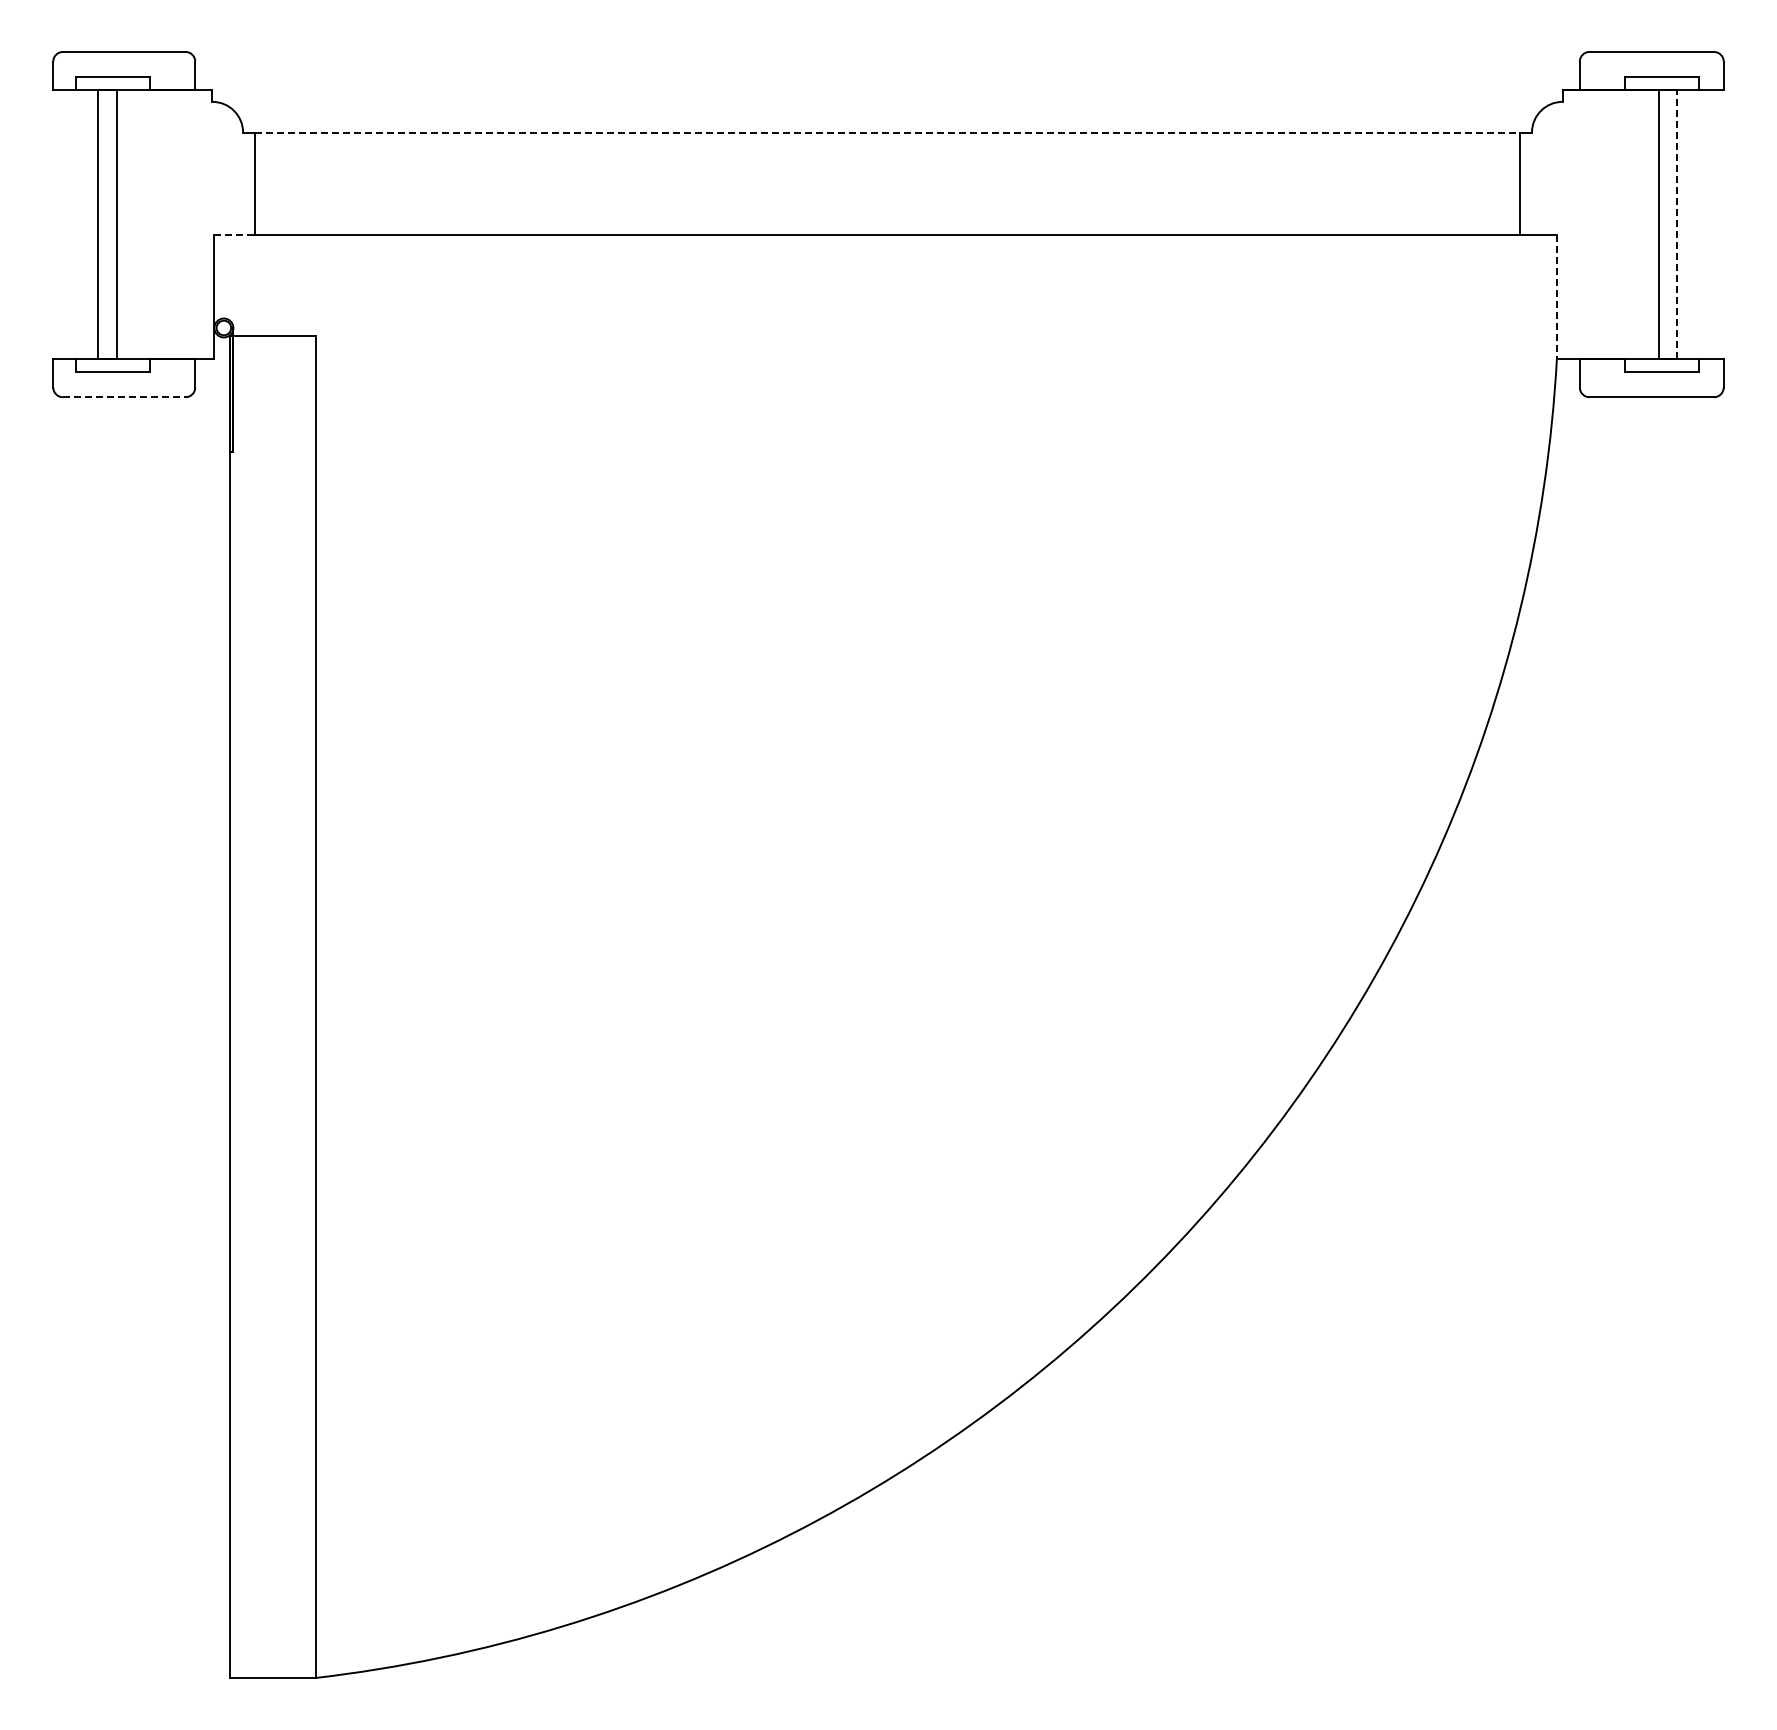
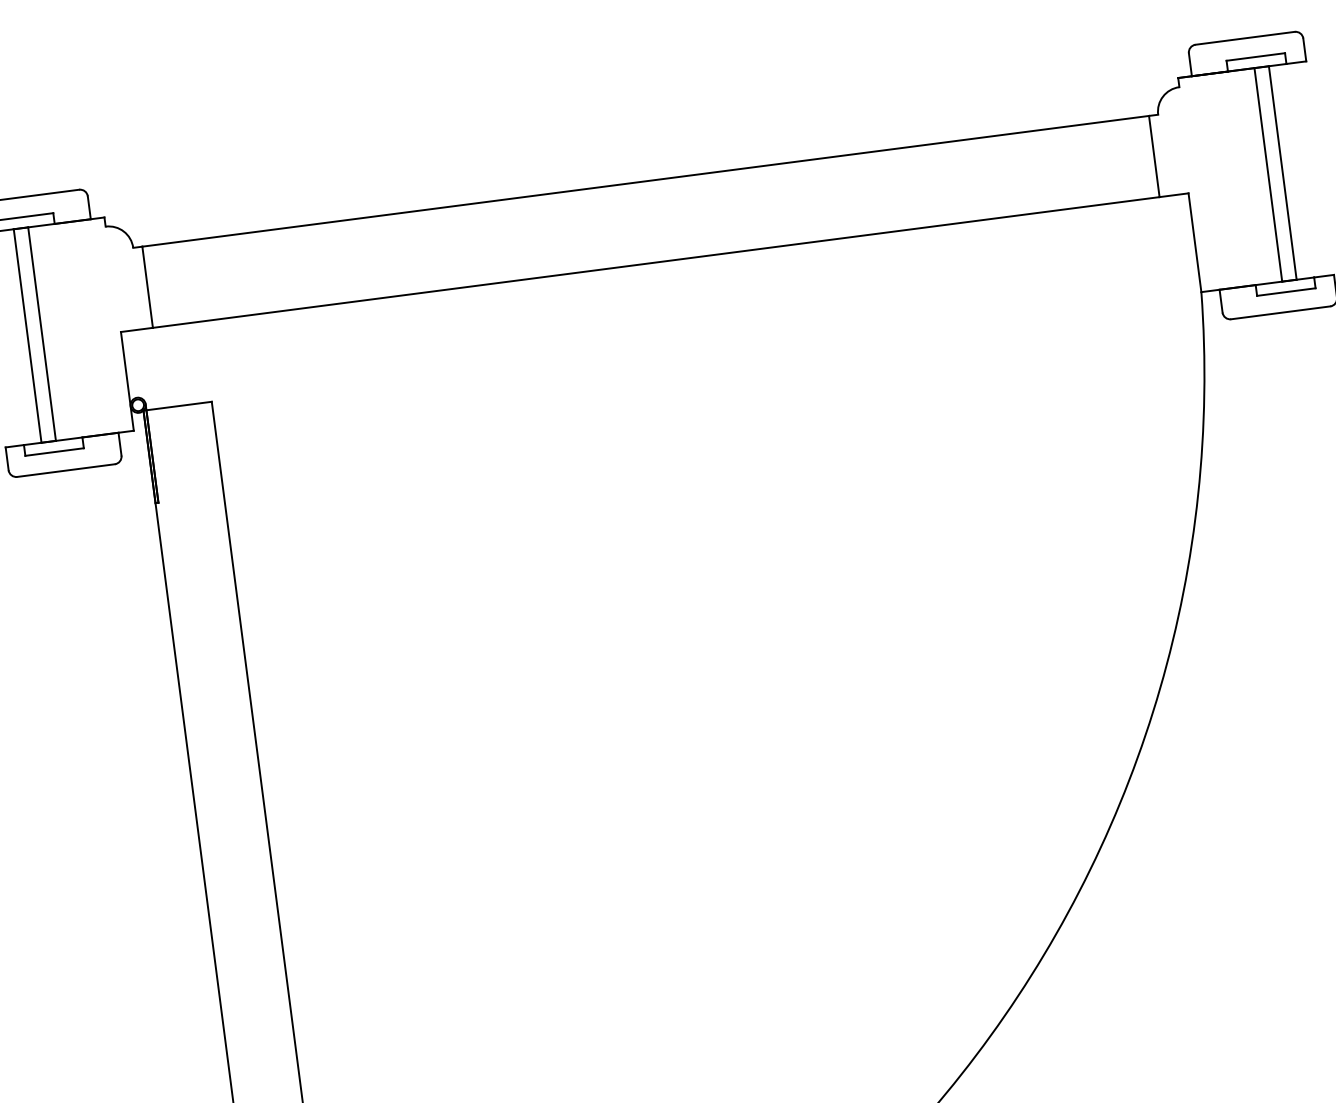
line: (887, 132) -> (645, 181), dashed -> solid
line: (1676, 224) -> (1282, 172), dashed -> solid
line: (235, 234) -> (137, 329), dashed -> solid
line: (1556, 297) -> (1194, 243), dashed -> solid
line: (124, 397) -> (66, 470), dashed -> solid

